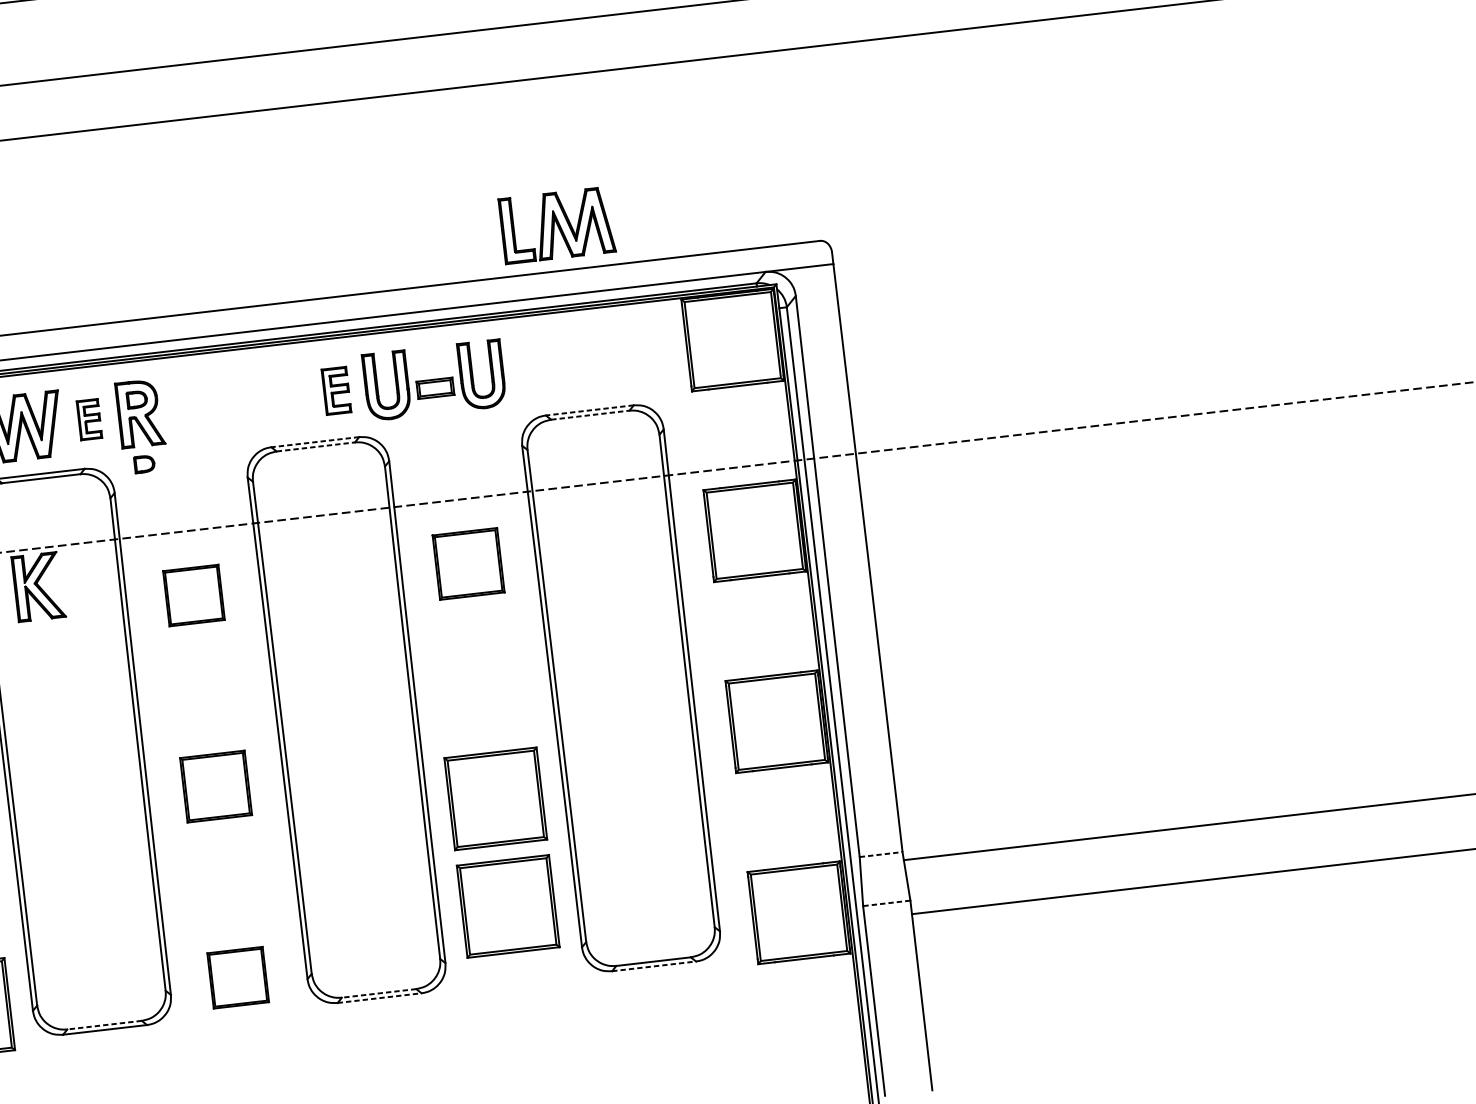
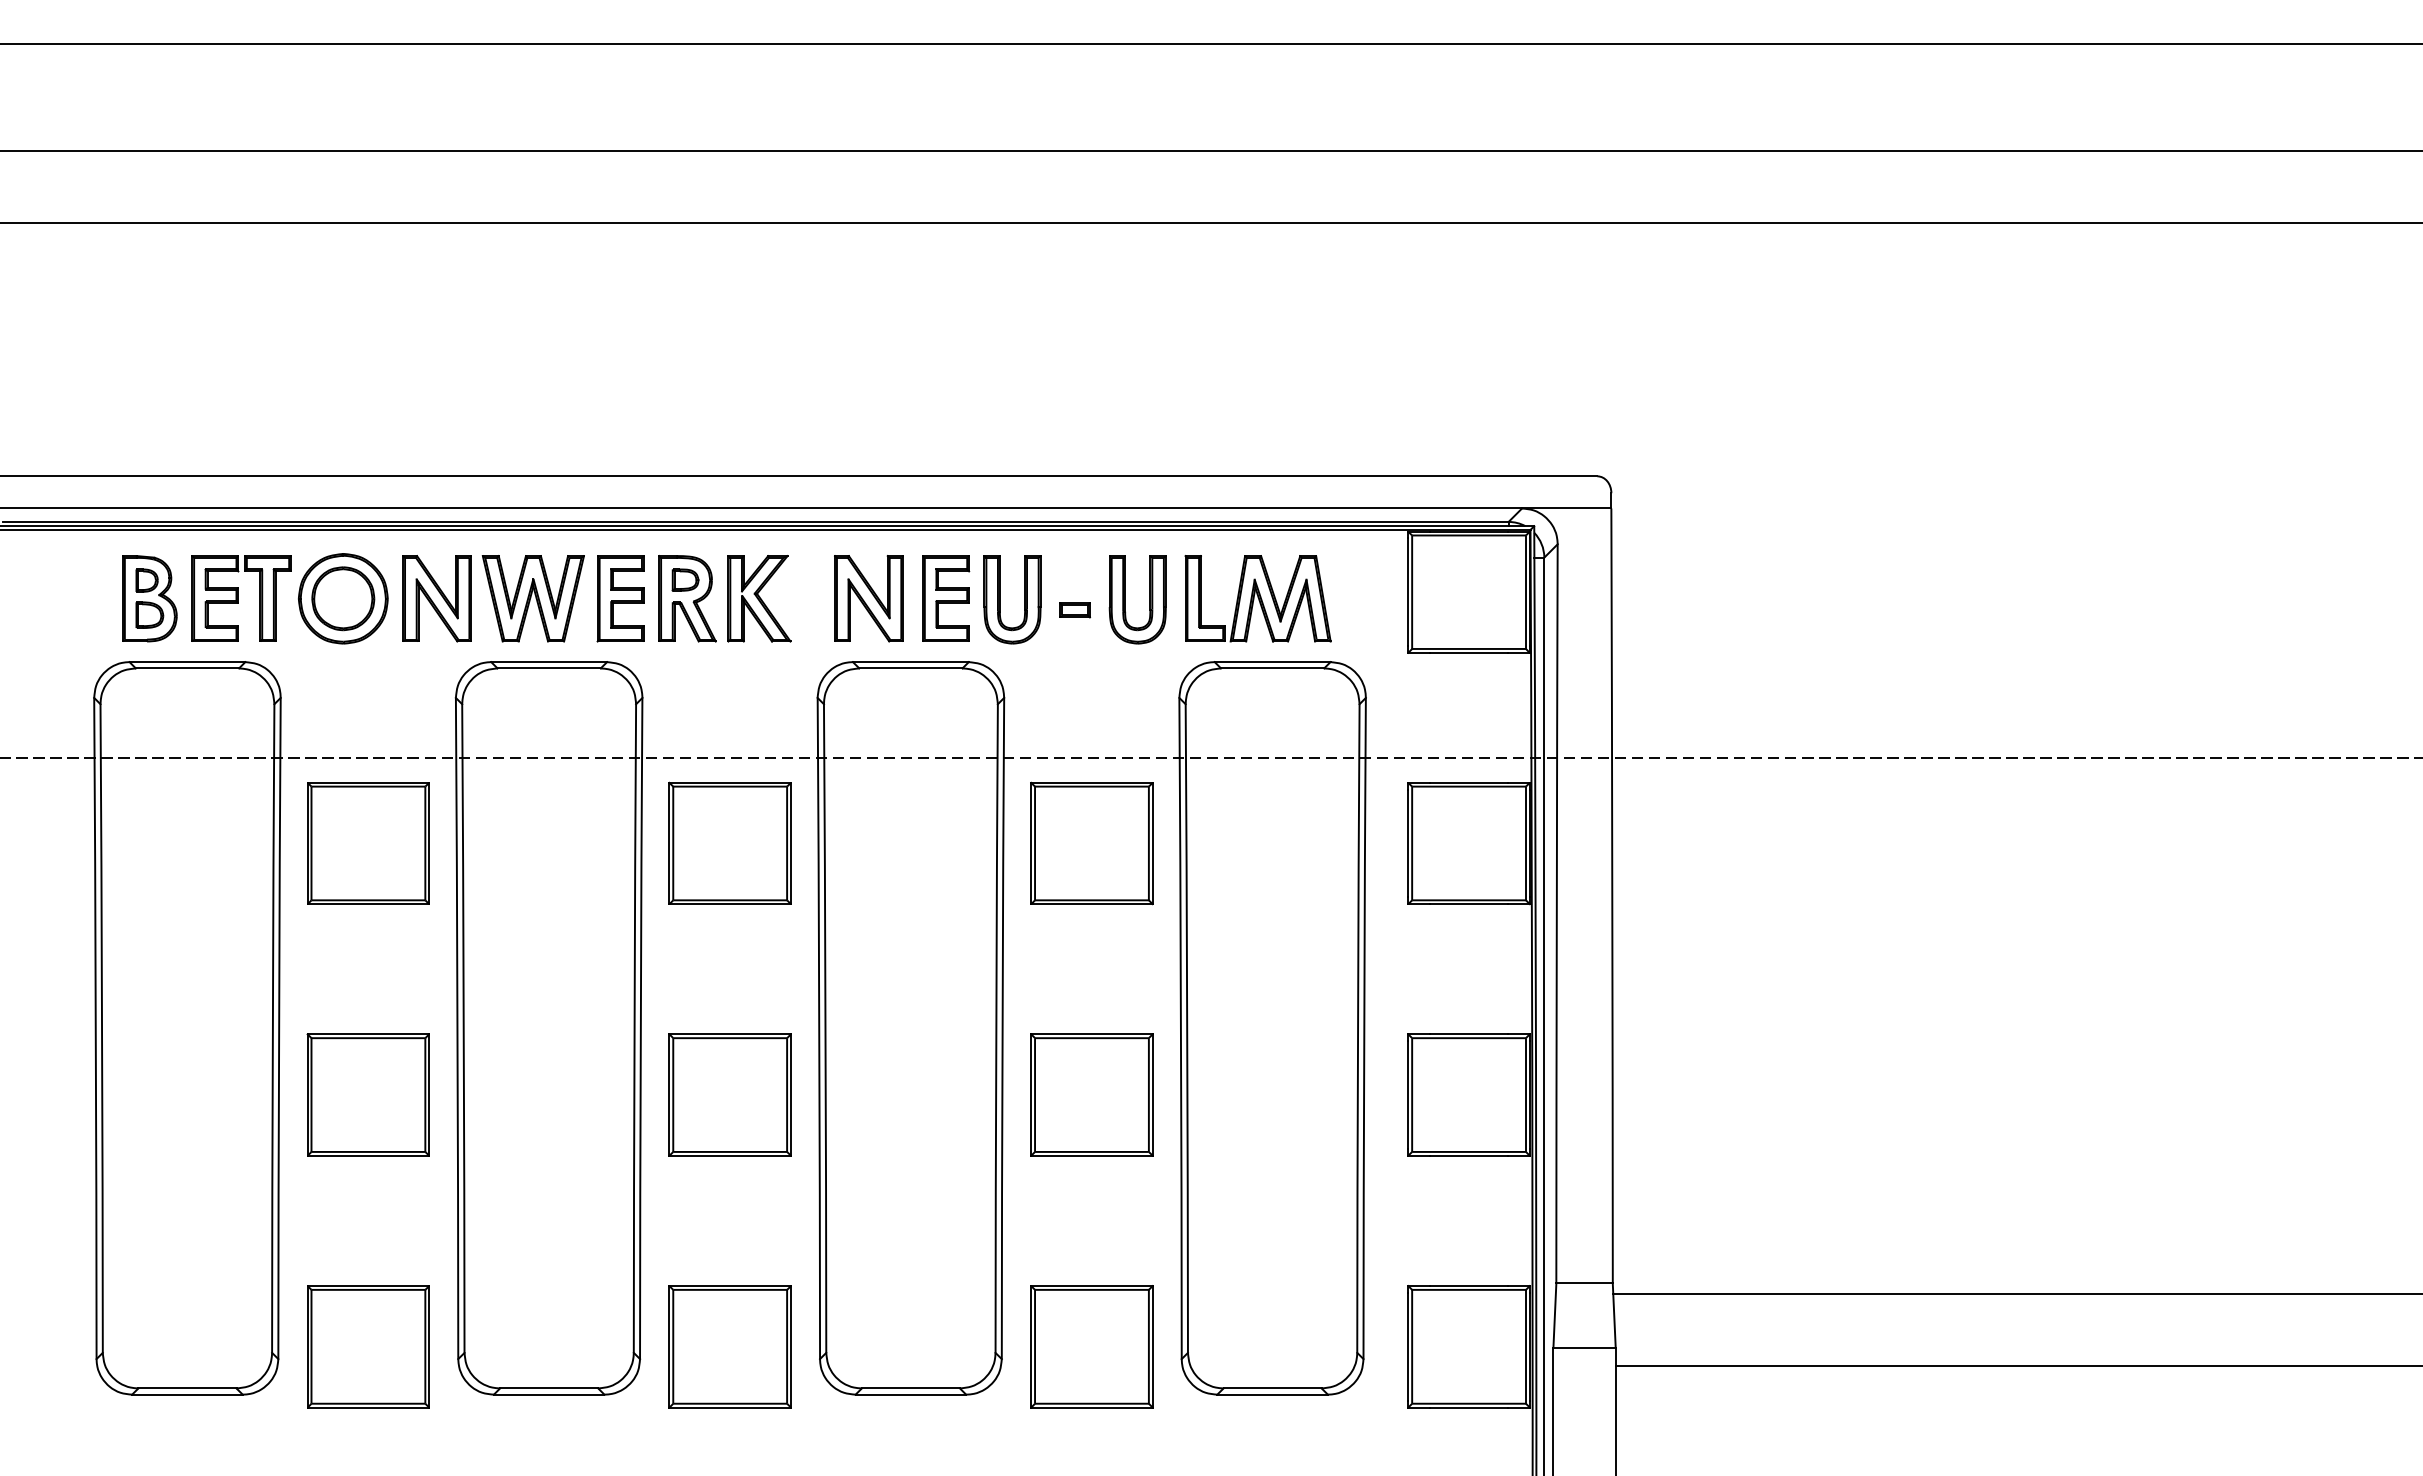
part: (556, 225) -> (1257, 598), moved
part: (434, 388) -> (1074, 610), size x0.62
part: (336, 390) -> (946, 598), size x1.43
part: (277, 397) -> (868, 598), added
line: (589, 410) -> (1272, 662), dashed -> solid
line: (590, 415) -> (1272, 668), dashed -> solid
part: (89, 419) -> (620, 598), size x1.67
line: (315, 442) -> (910, 662), dashed -> solid
line: (315, 447) -> (910, 668), dashed -> solid
part: (144, 463) -> (685, 664), removed
part: (468, 563) -> (1091, 843), size x1.43
part: (38, 586) -> (759, 598), moved
part: (193, 595) -> (729, 842), size x1.67
part: (215, 786) -> (729, 1094), size x1.43
part: (495, 798) -> (1091, 1094), moved
line: (881, 854) -> (1585, 1283), dashed -> solid
line: (886, 903) -> (1584, 1347), dashed -> solid
part: (507, 906) -> (1091, 1346), moved
line: (654, 966) -> (1273, 1394), dashed -> solid
part: (237, 977) -> (729, 1346), size x1.67
line: (378, 993) -> (910, 1388), dashed -> solid
line: (380, 997) -> (911, 1394), dashed -> solid
line: (104, 1025) -> (548, 1388), dashed -> solid

